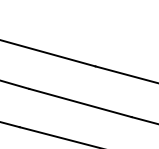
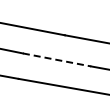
line: (81, 102) -> (57, 59), solid -> dashed

